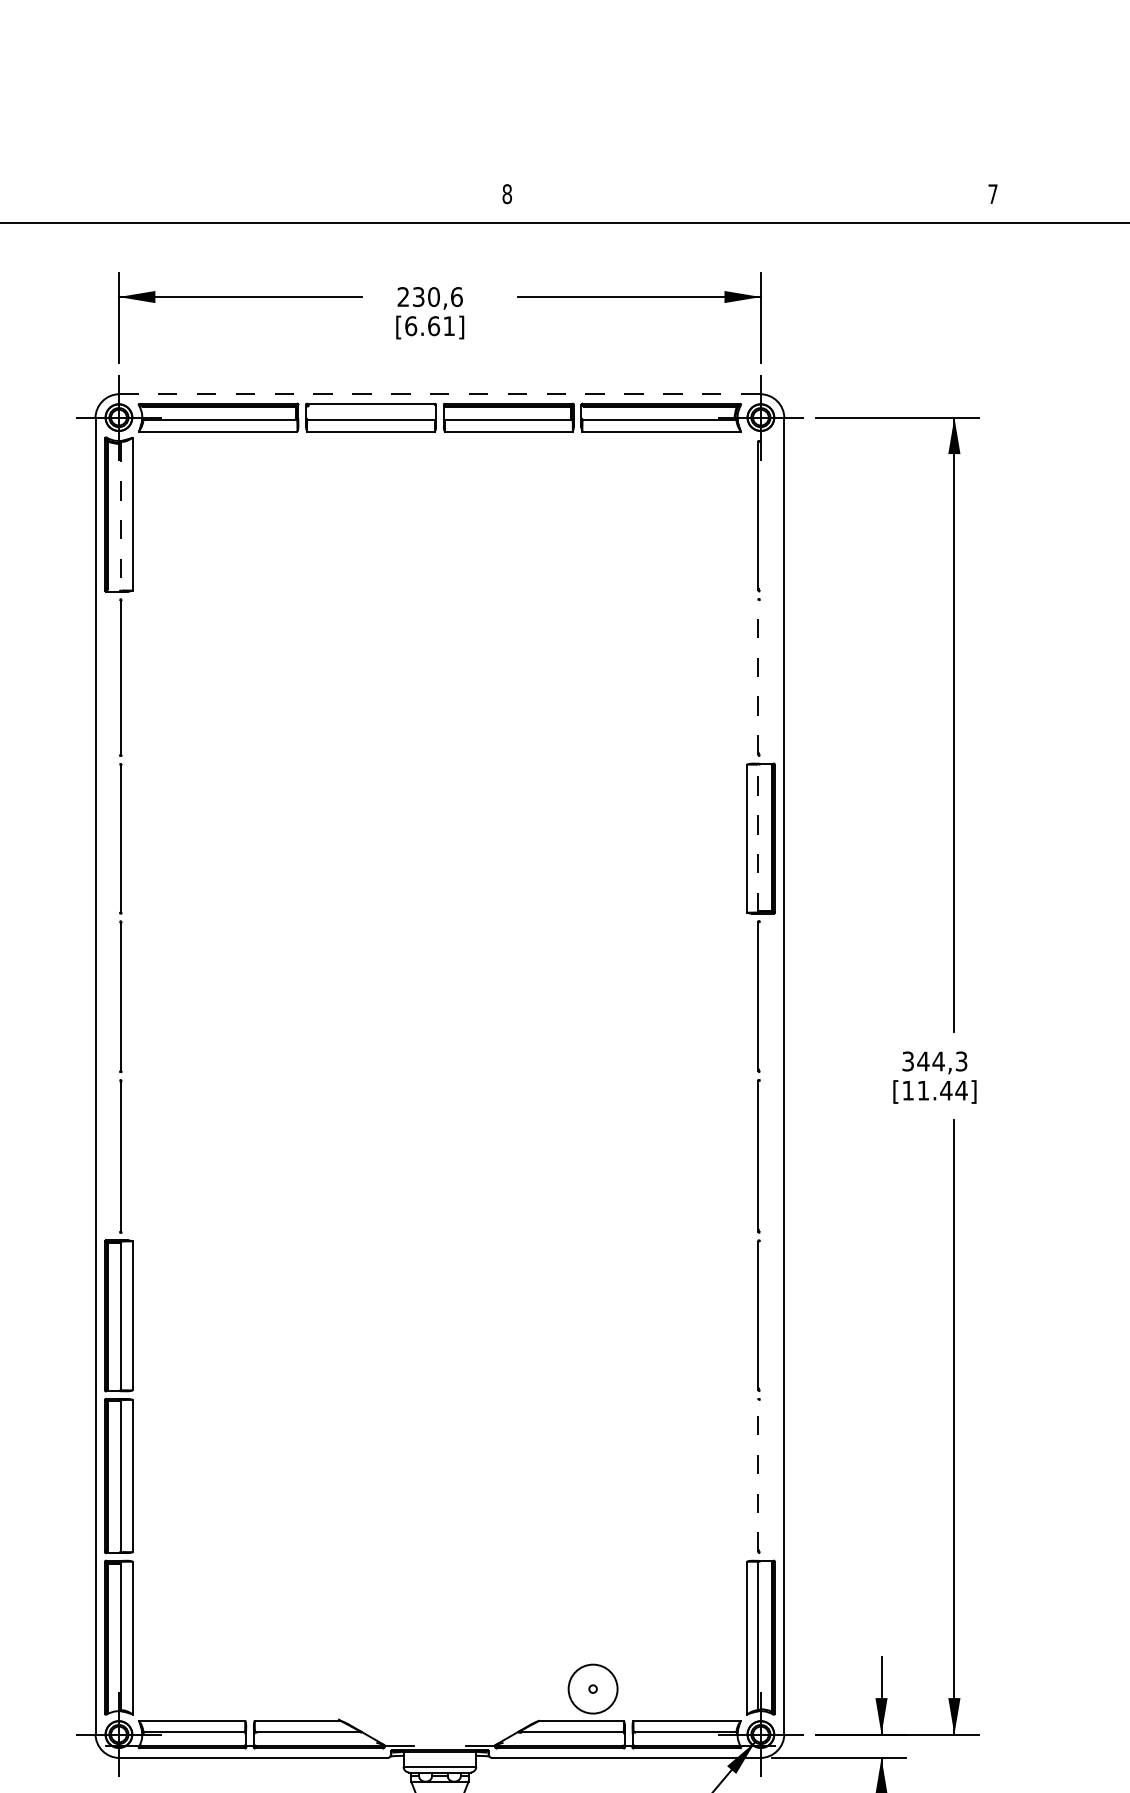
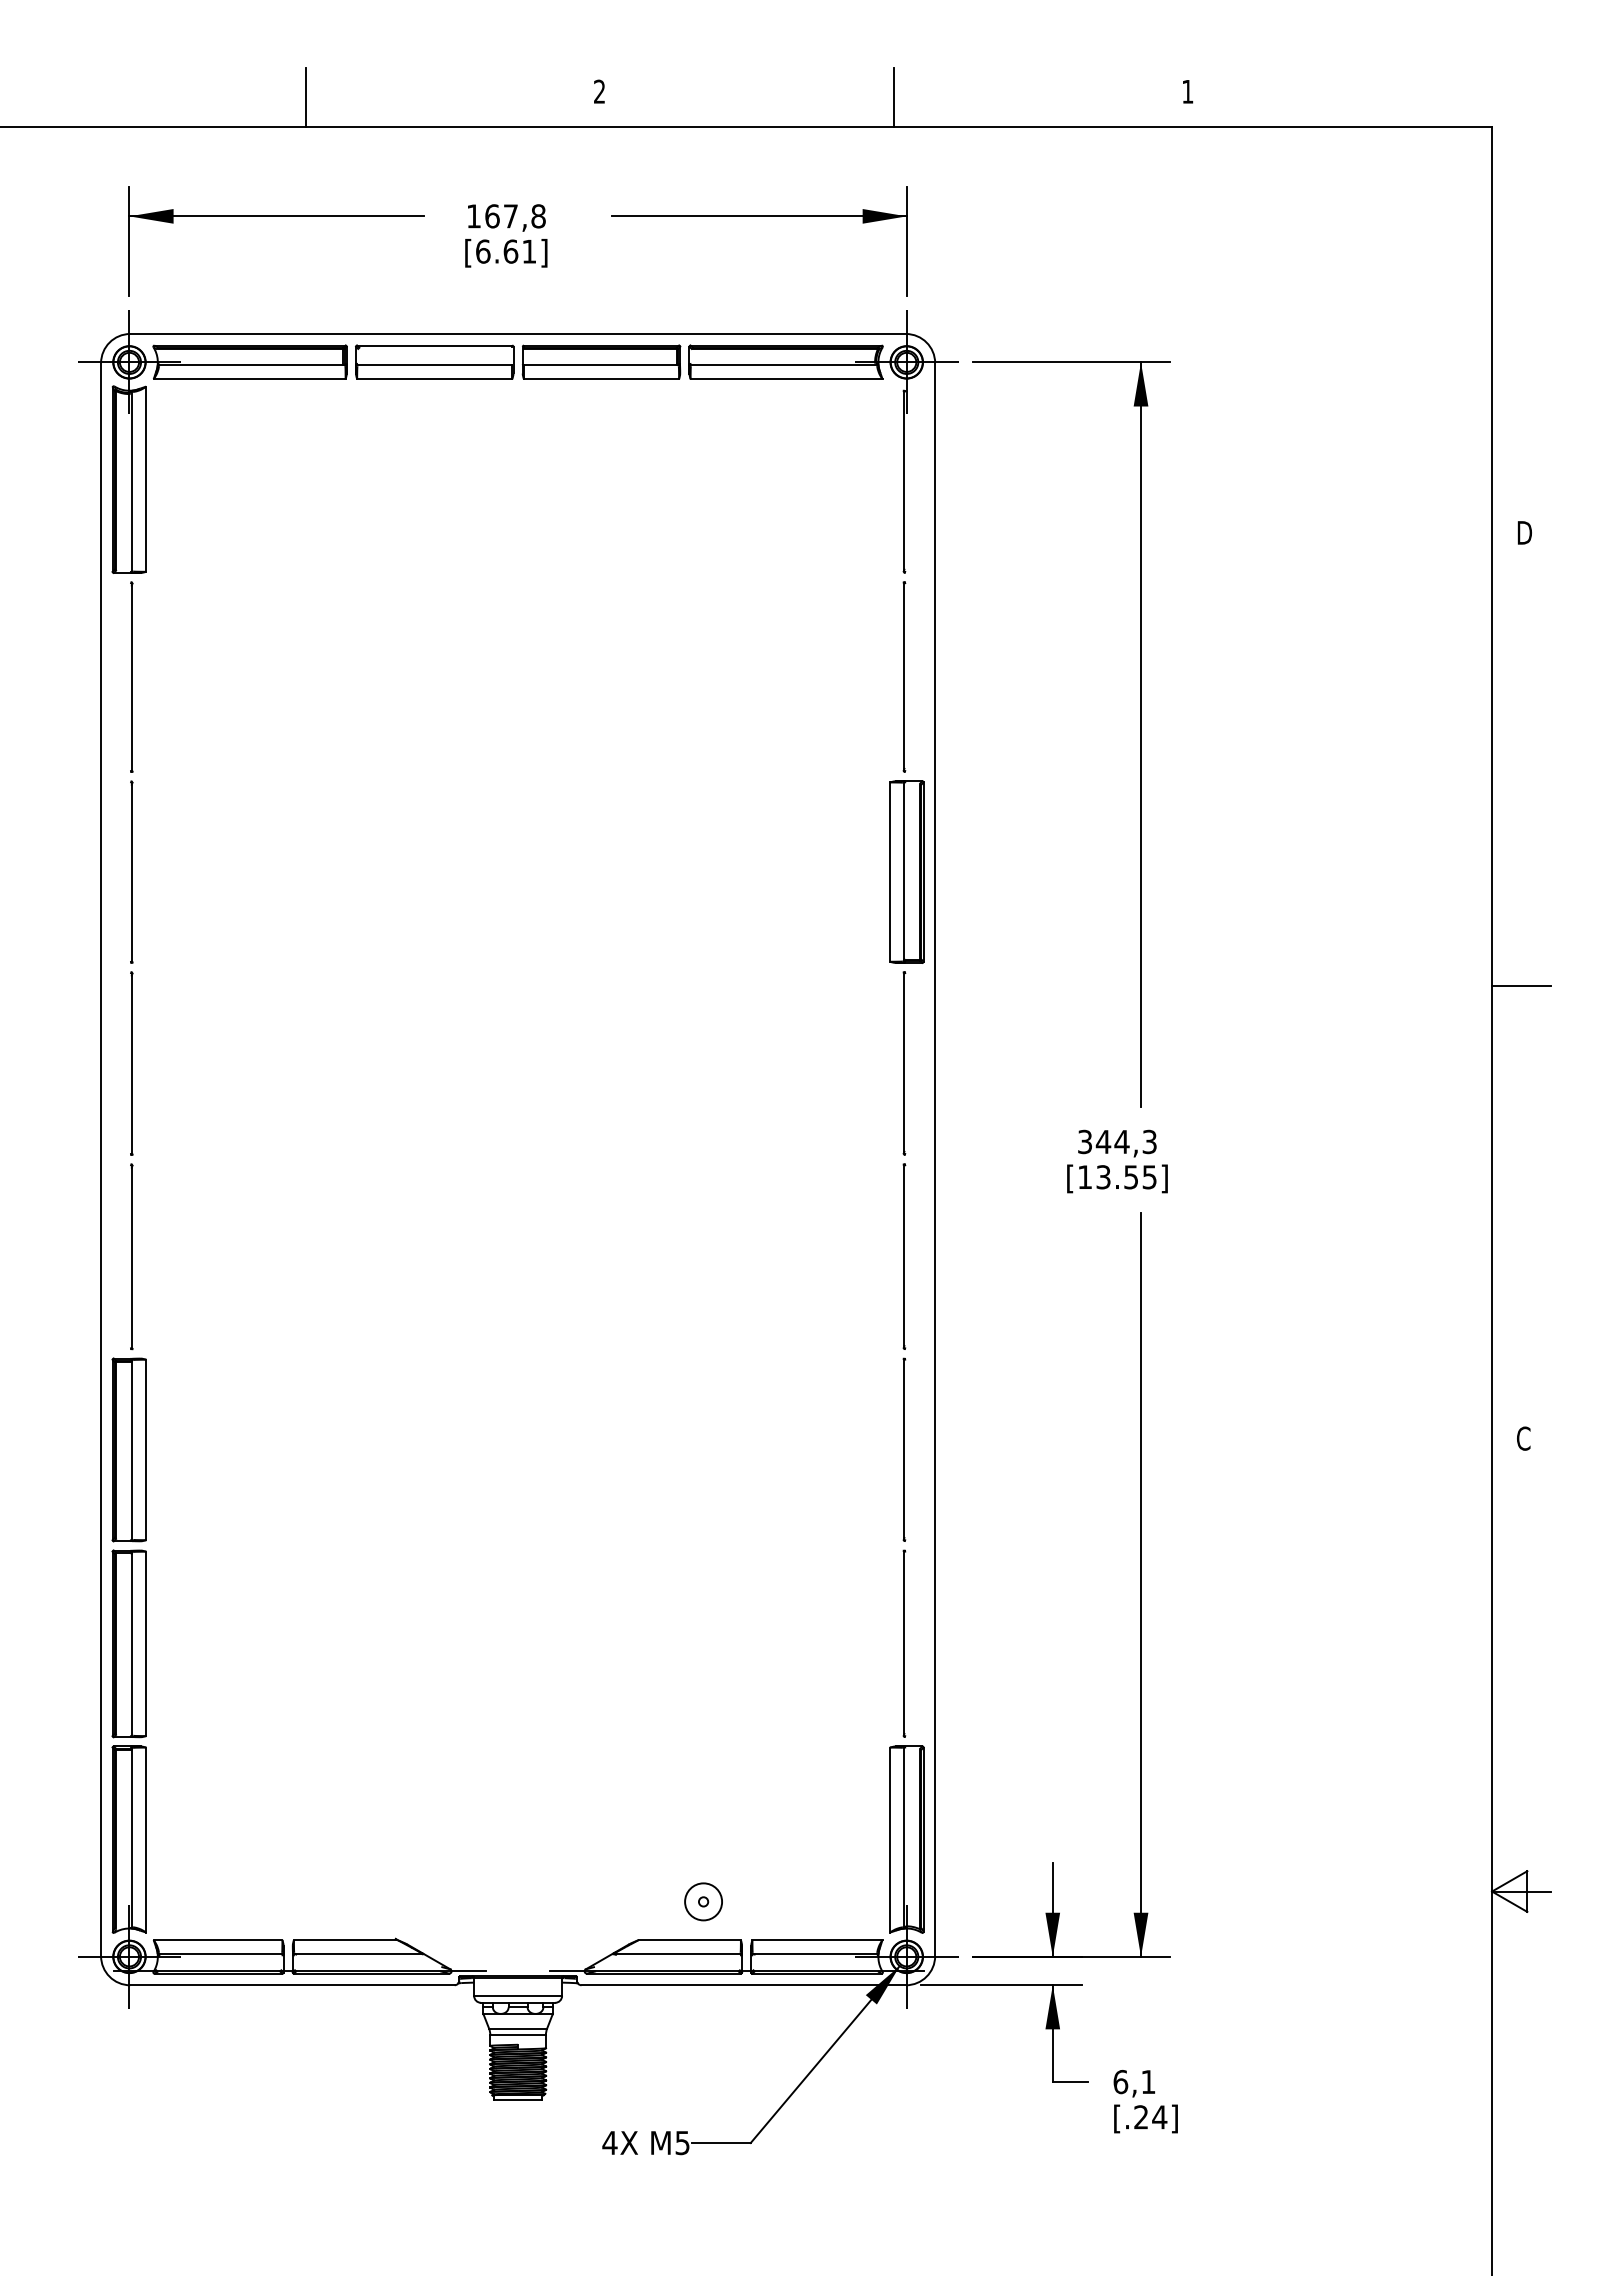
text: (507, 193) -> (599, 91), 8 -> 2
text: (992, 193) -> (1187, 91), 7 -> 1
line: (264, 198) -> (305, 97), added
line: (749, 198) -> (893, 97), added
text: (430, 297) -> (506, 216), 230,6 -> 167,8
line: (440, 394) -> (518, 334), dashed -> solid
line: (121, 516) -> (132, 481), dashed -> solid
line: (758, 677) -> (903, 676), dashed -> solid
line: (758, 838) -> (903, 871), dashed -> solid
text: (942, 1090) -> (1126, 1177), [11.44] -> [13.55]
line: (758, 1475) -> (903, 1643), dashed -> solid
circle: (593, 1688) -> (703, 1901), size x0.62

